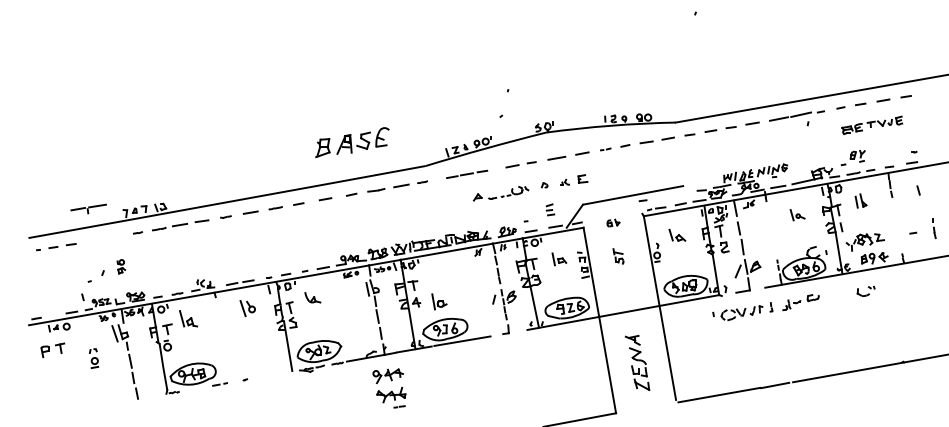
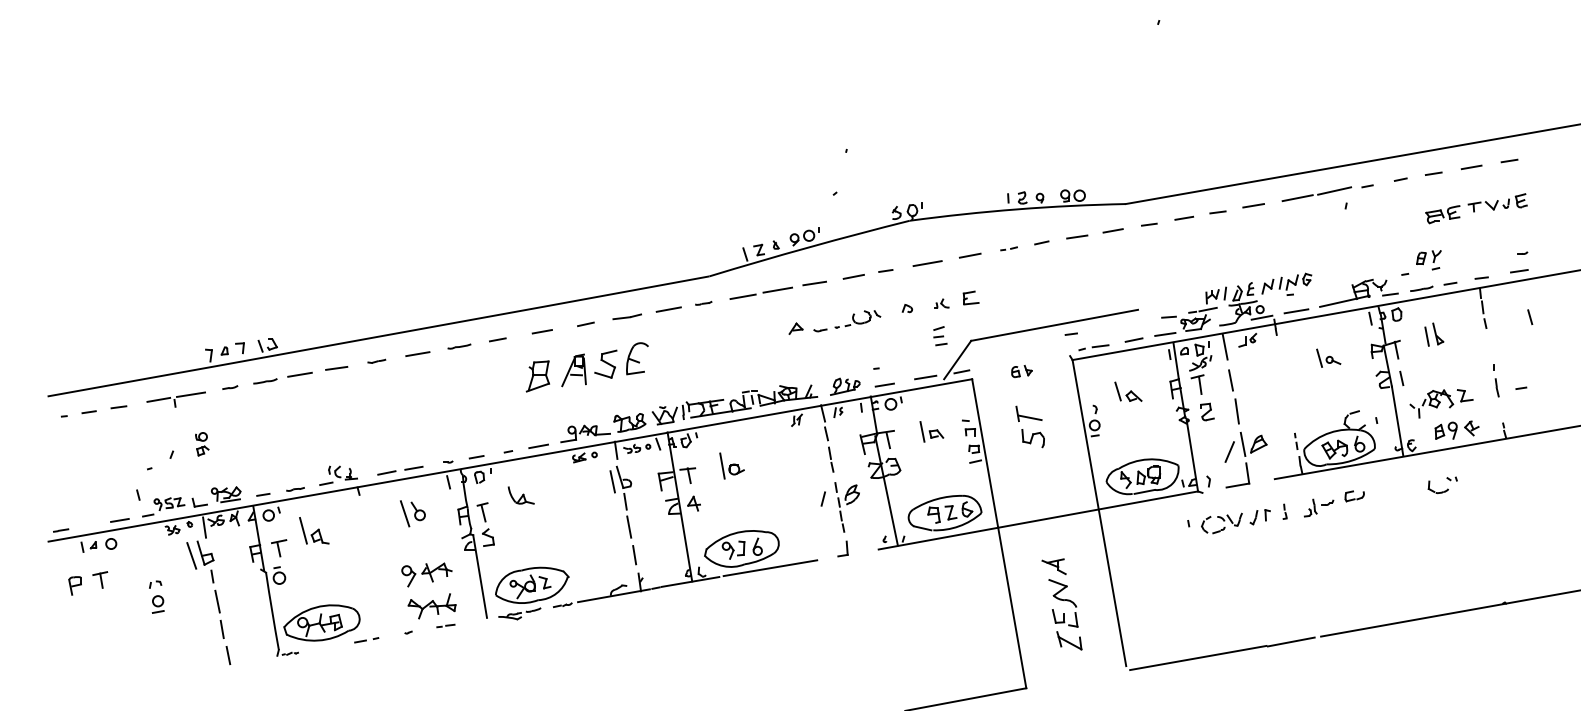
part: (872, 124) -> (1476, 207), moved
part: (352, 142) -> (587, 367), moved
part: (466, 174) -> (777, 290), size x1.43
part: (88, 208) -> (175, 398), moved
part: (550, 209) -> (940, 335), moved
part: (934, 228) -> (1496, 380), moved
part: (618, 256) -> (1030, 427), size x1.67
part: (439, 301) -> (732, 465), moved
part: (389, 388) -> (429, 595), moved

